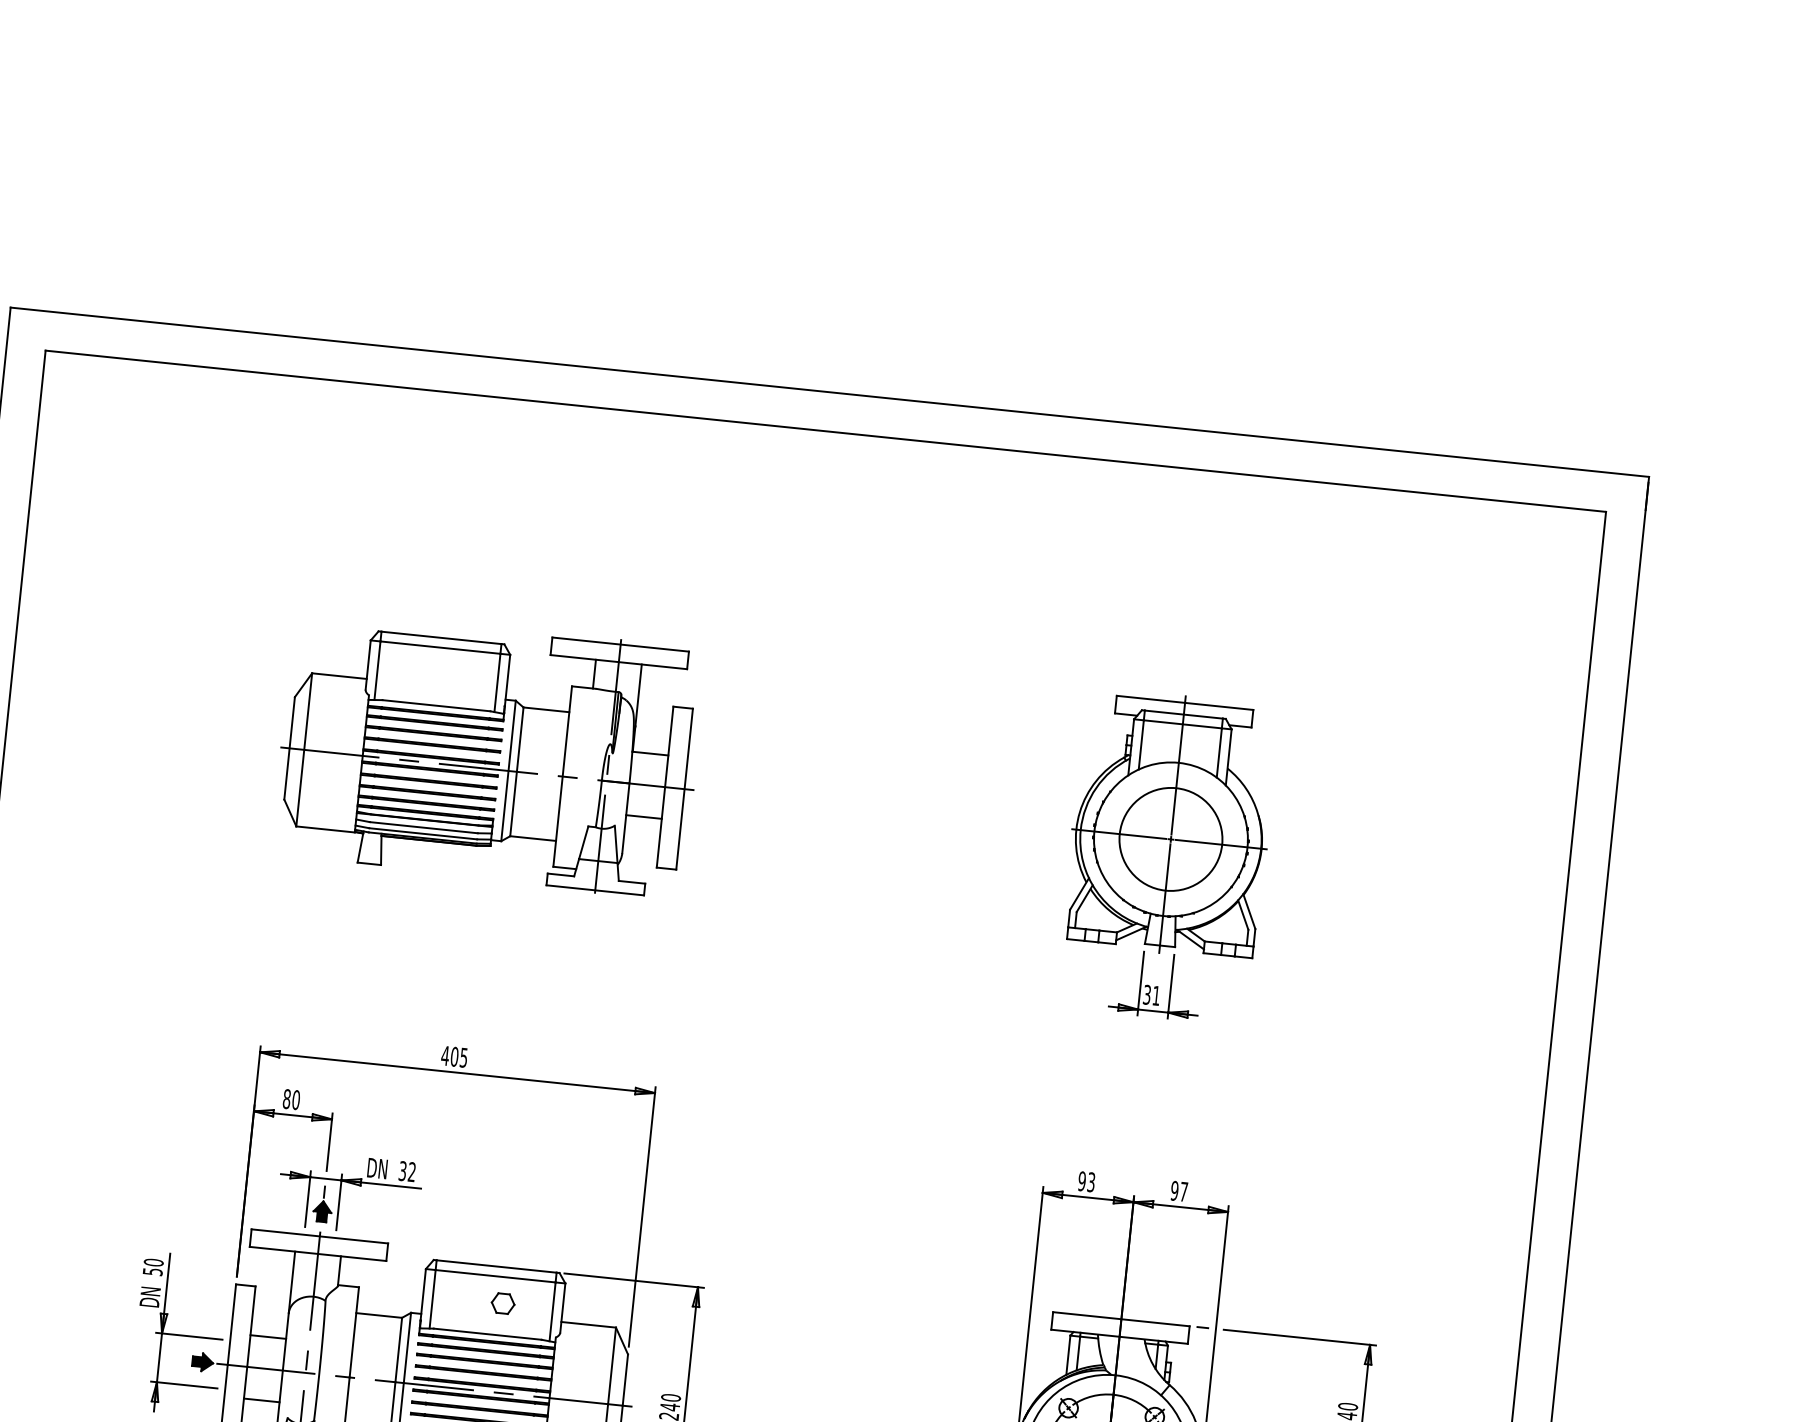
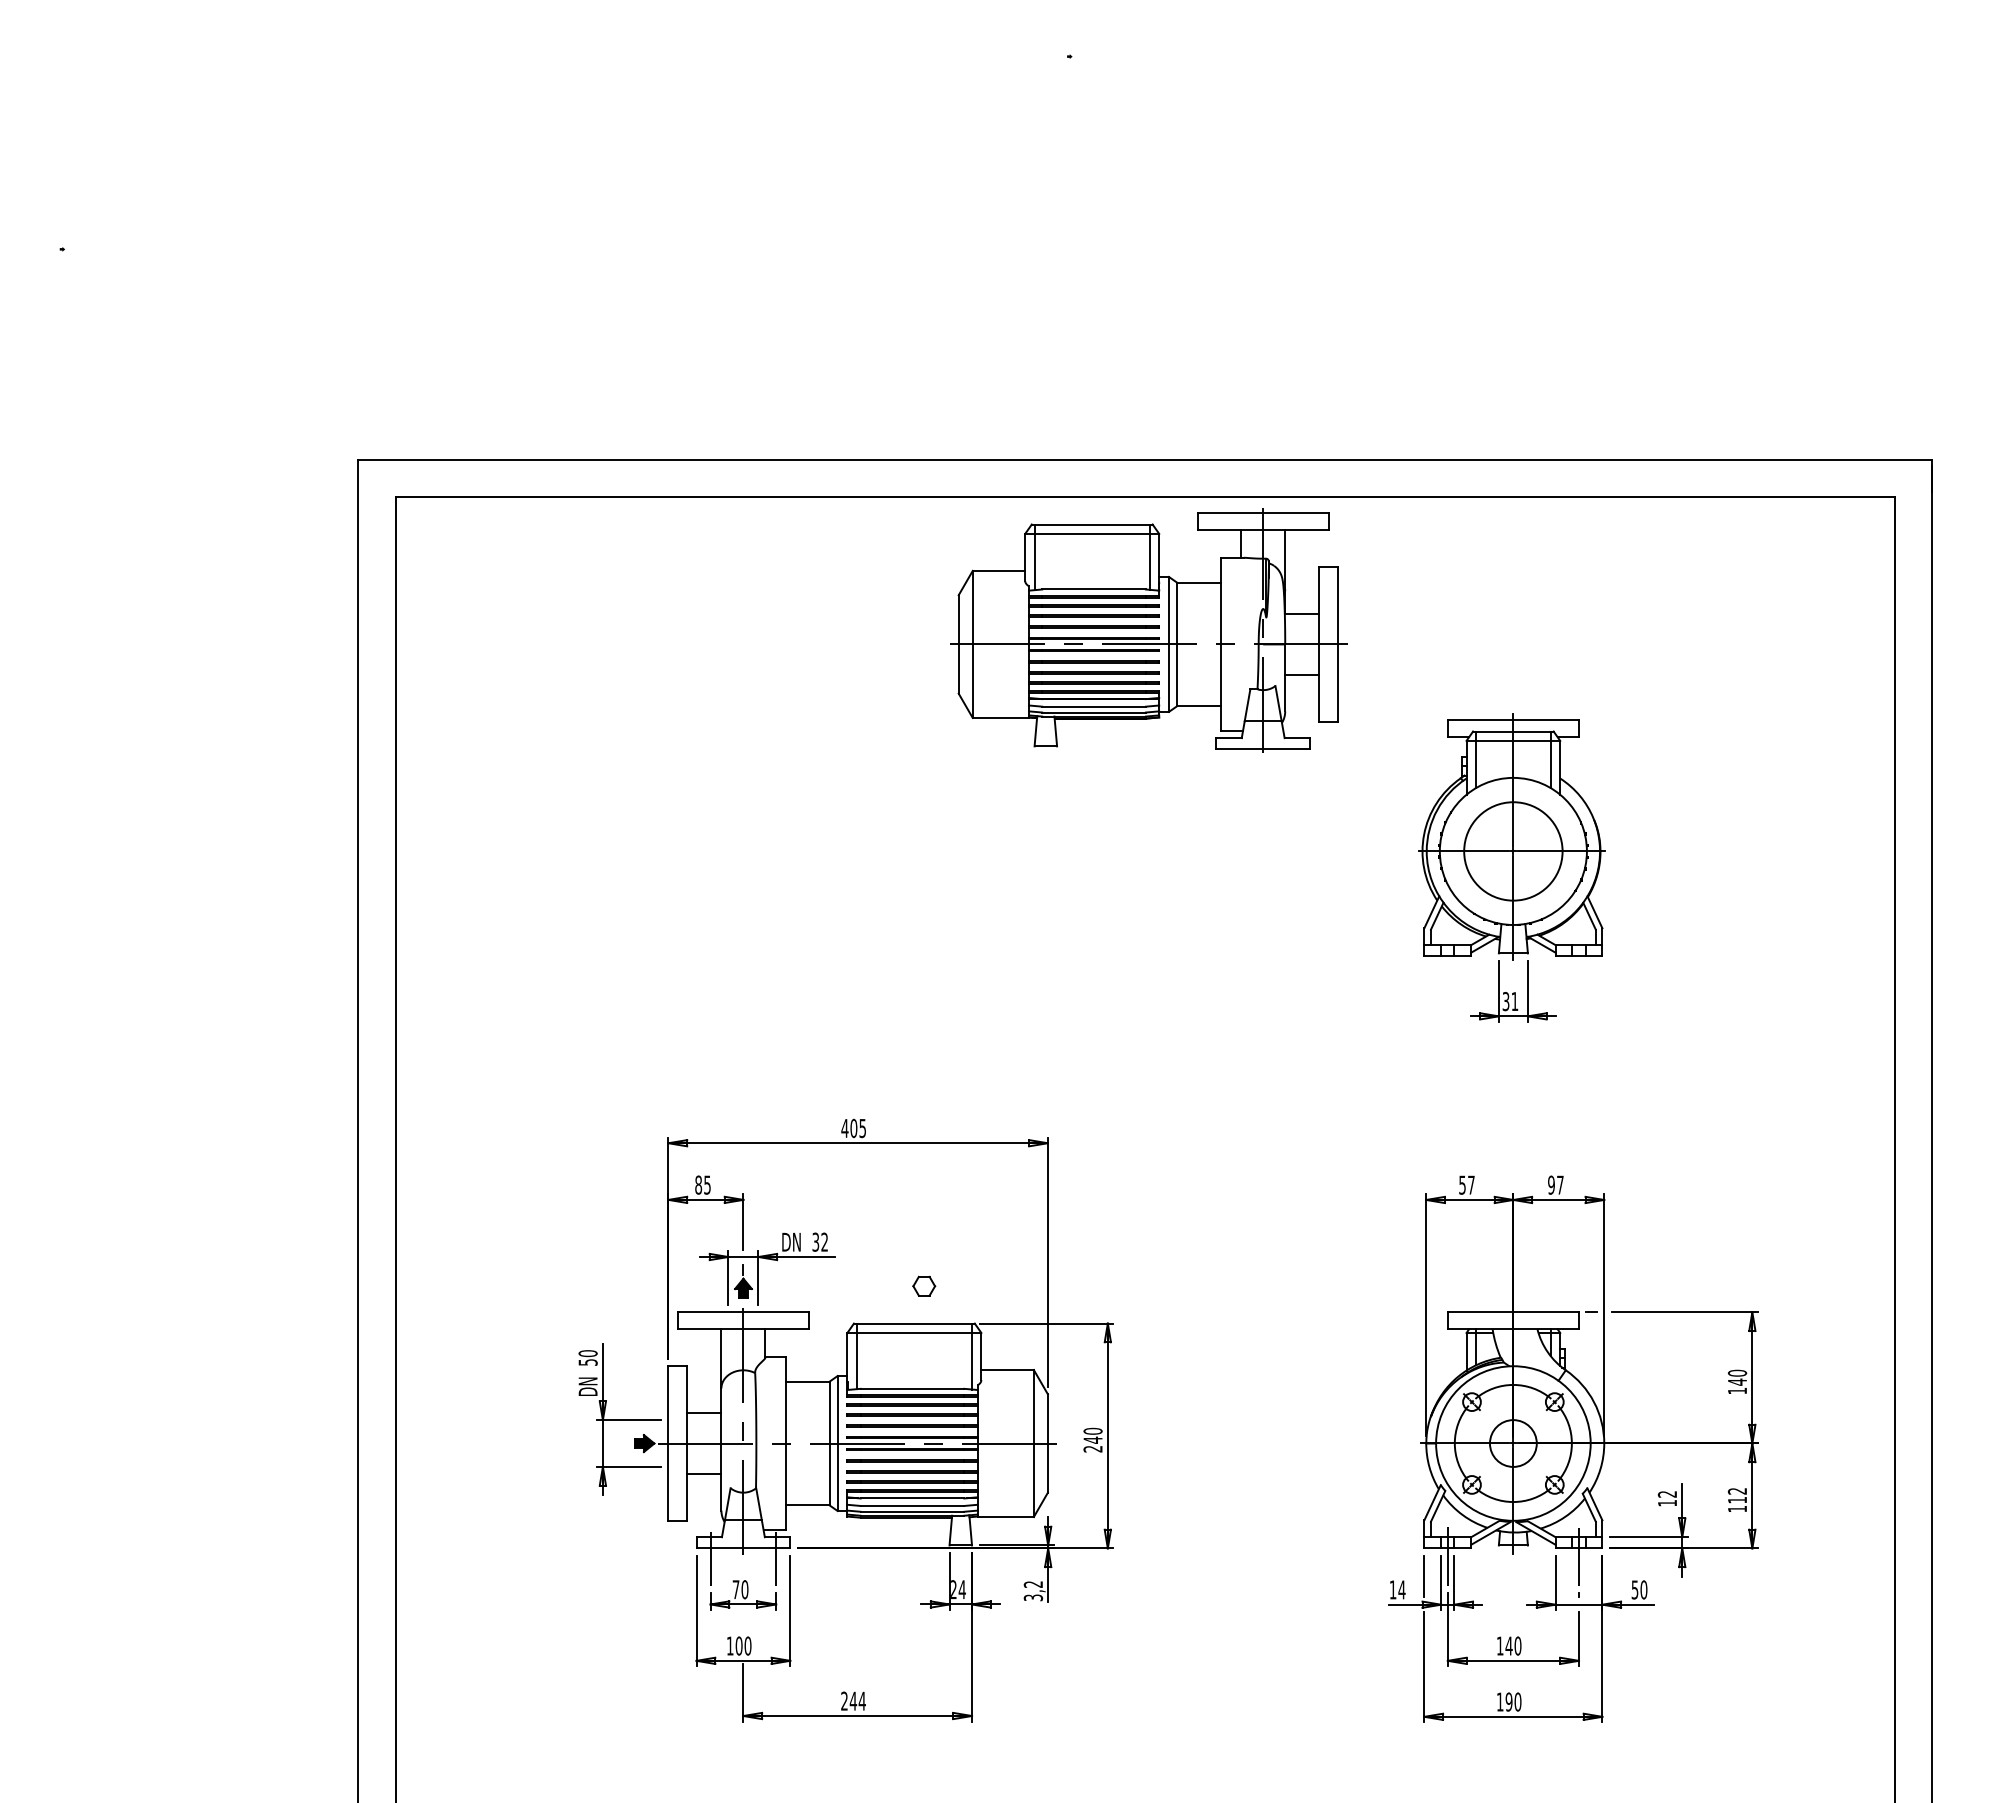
part: (488, 754) -> (1148, 630), moved
text: (296, 1099) -> (707, 1184), 80 -> 85
text: (1086, 1181) -> (1466, 1184), 93 -> 57
part: (503, 1302) -> (924, 1285), moved

